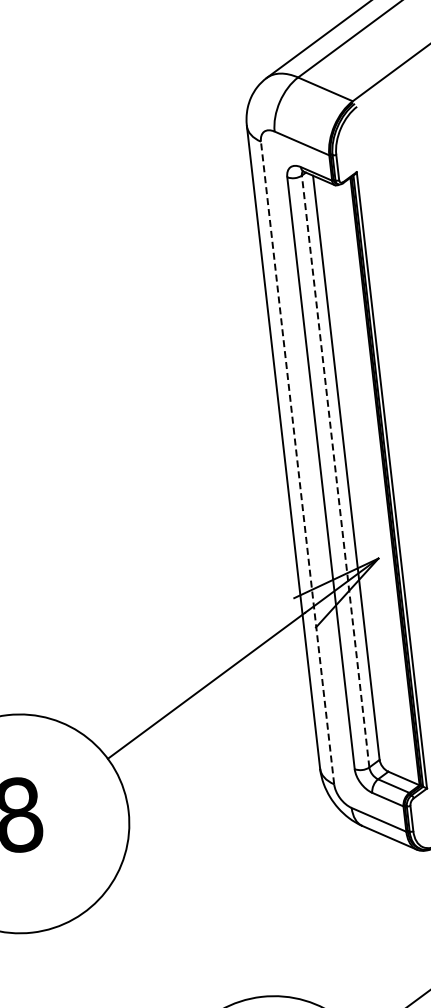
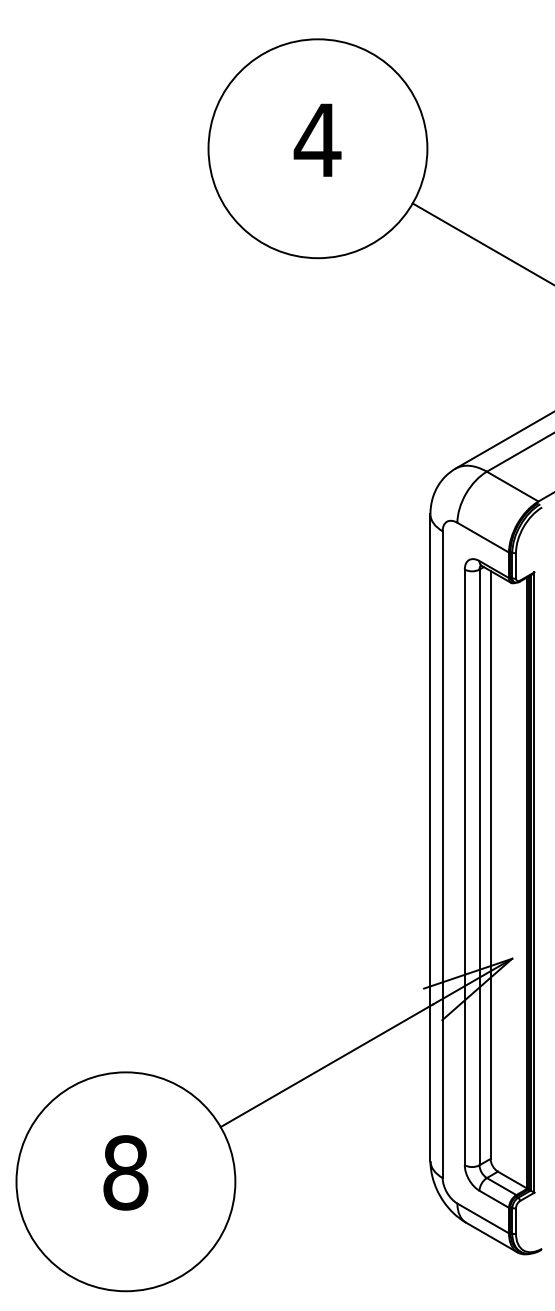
line: (297, 462) -> (442, 854), dashed -> solid
line: (335, 471) -> (479, 867), dashed -> solid

